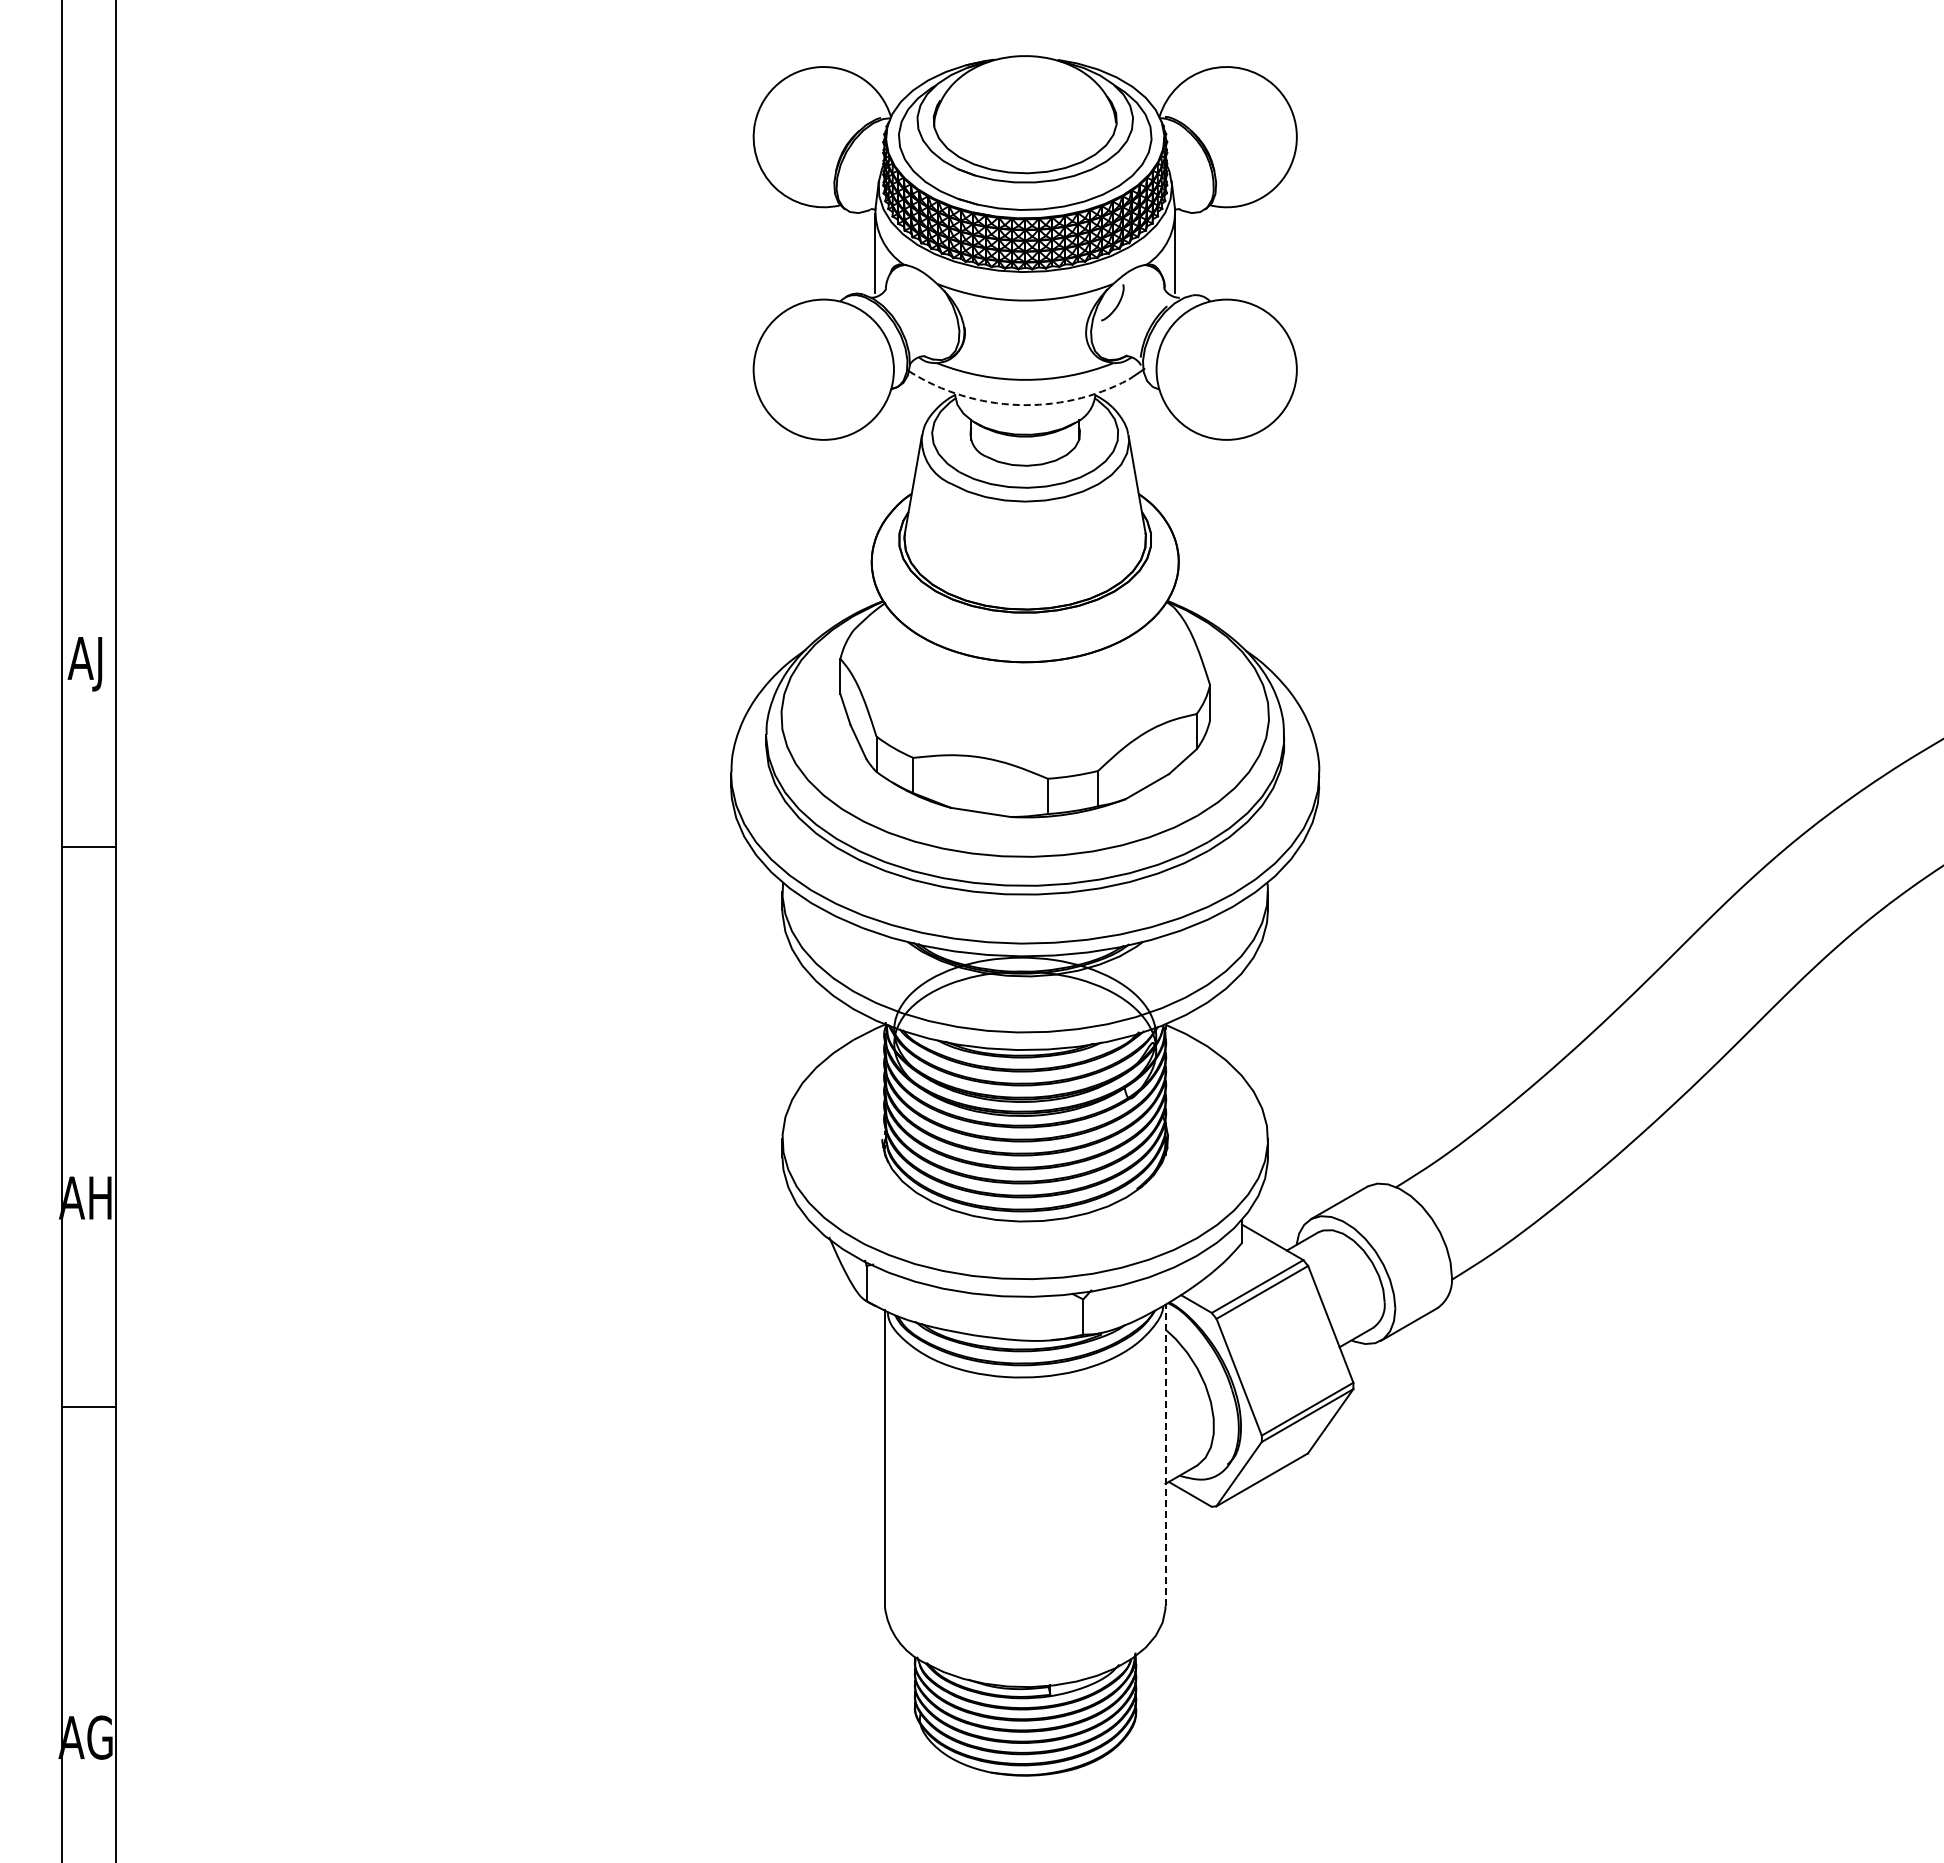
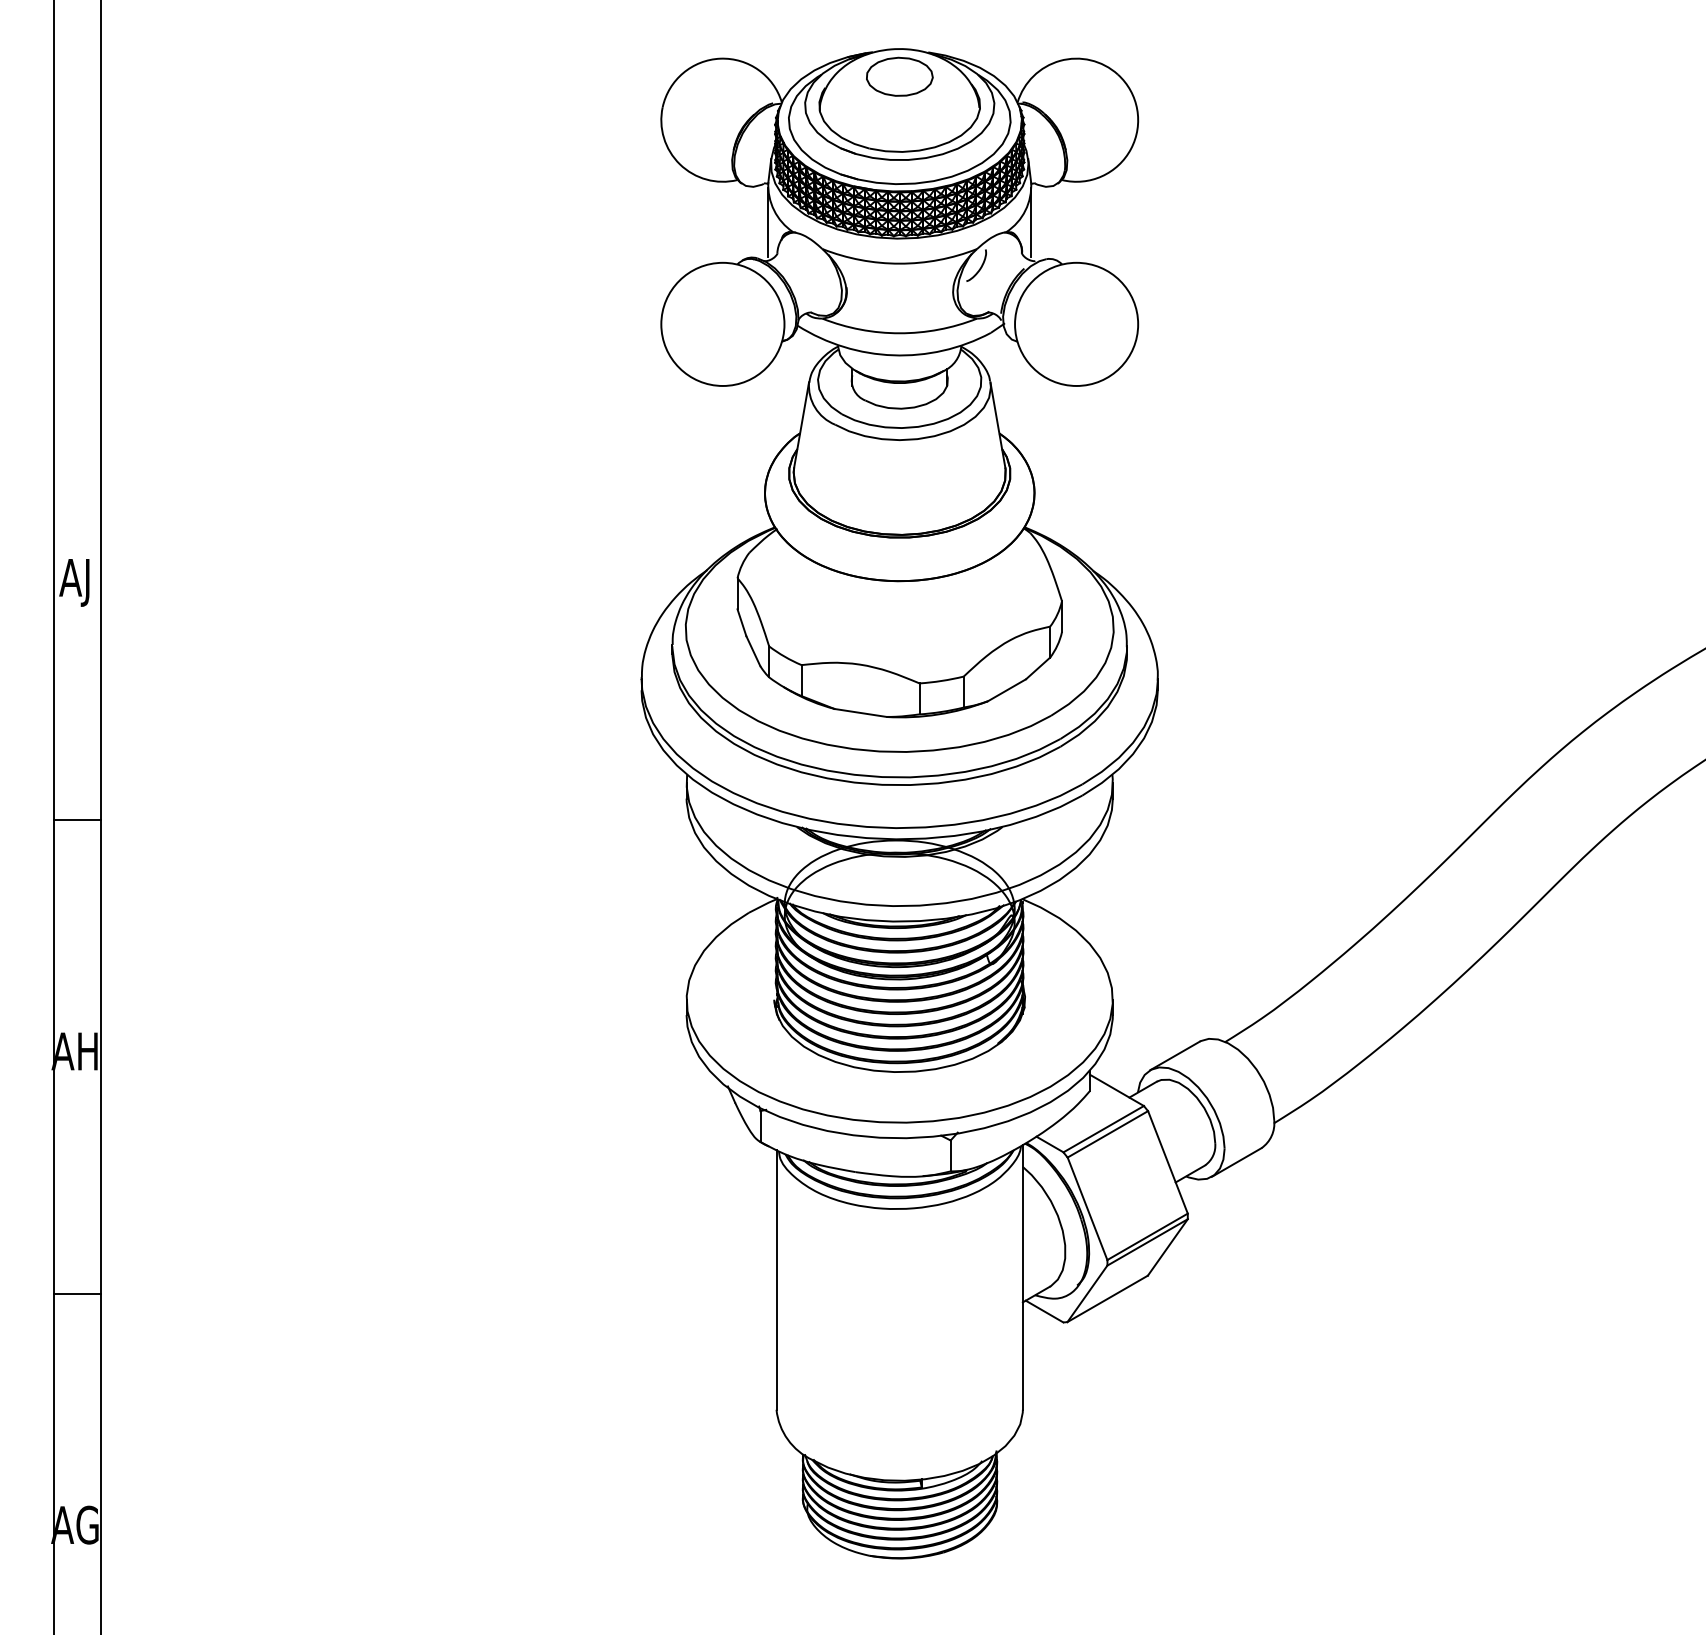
part: (1024, 87) -> (899, 76), added
arc: (1017, 405) -> (892, 355), dashed -> solid
line: (88, 847) -> (77, 820), moved
line: (88, 1407) -> (77, 1294), moved
line: (1165, 1455) -> (1022, 1277), dashed -> solid

